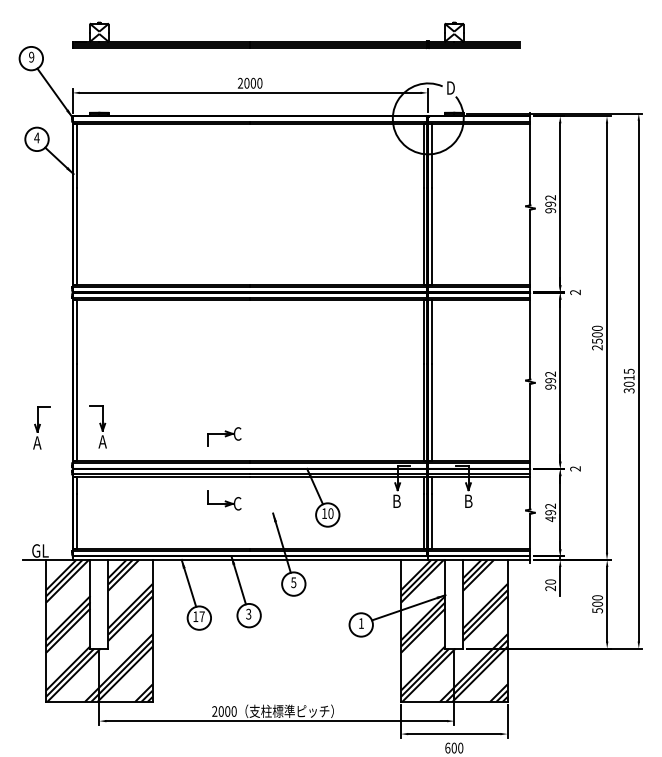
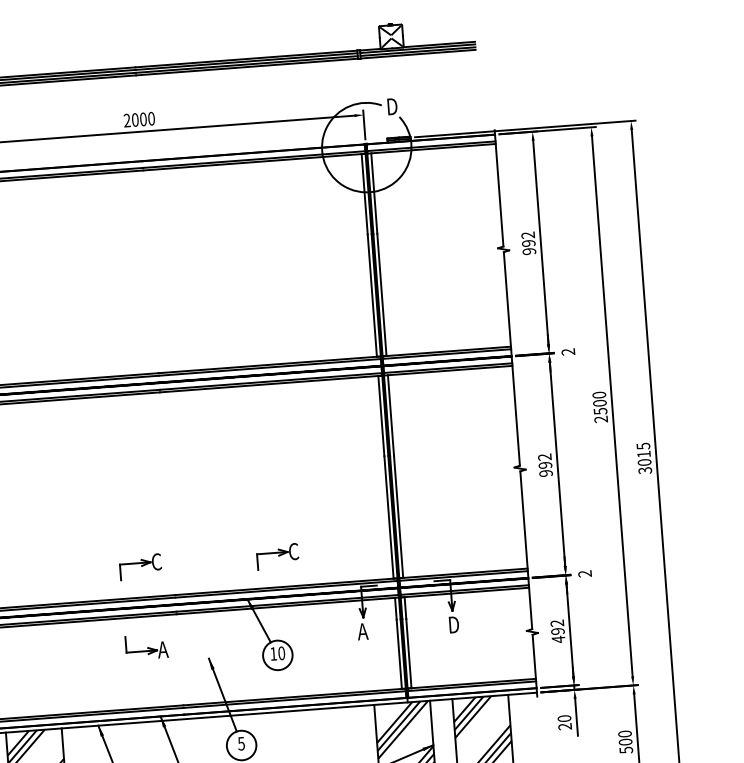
part: (333, 436) -> (277, 556), added
text: (396, 500) -> (362, 630), B -> A
text: (469, 500) -> (454, 623), B -> D
text: (237, 503) -> (163, 649), C -> A

